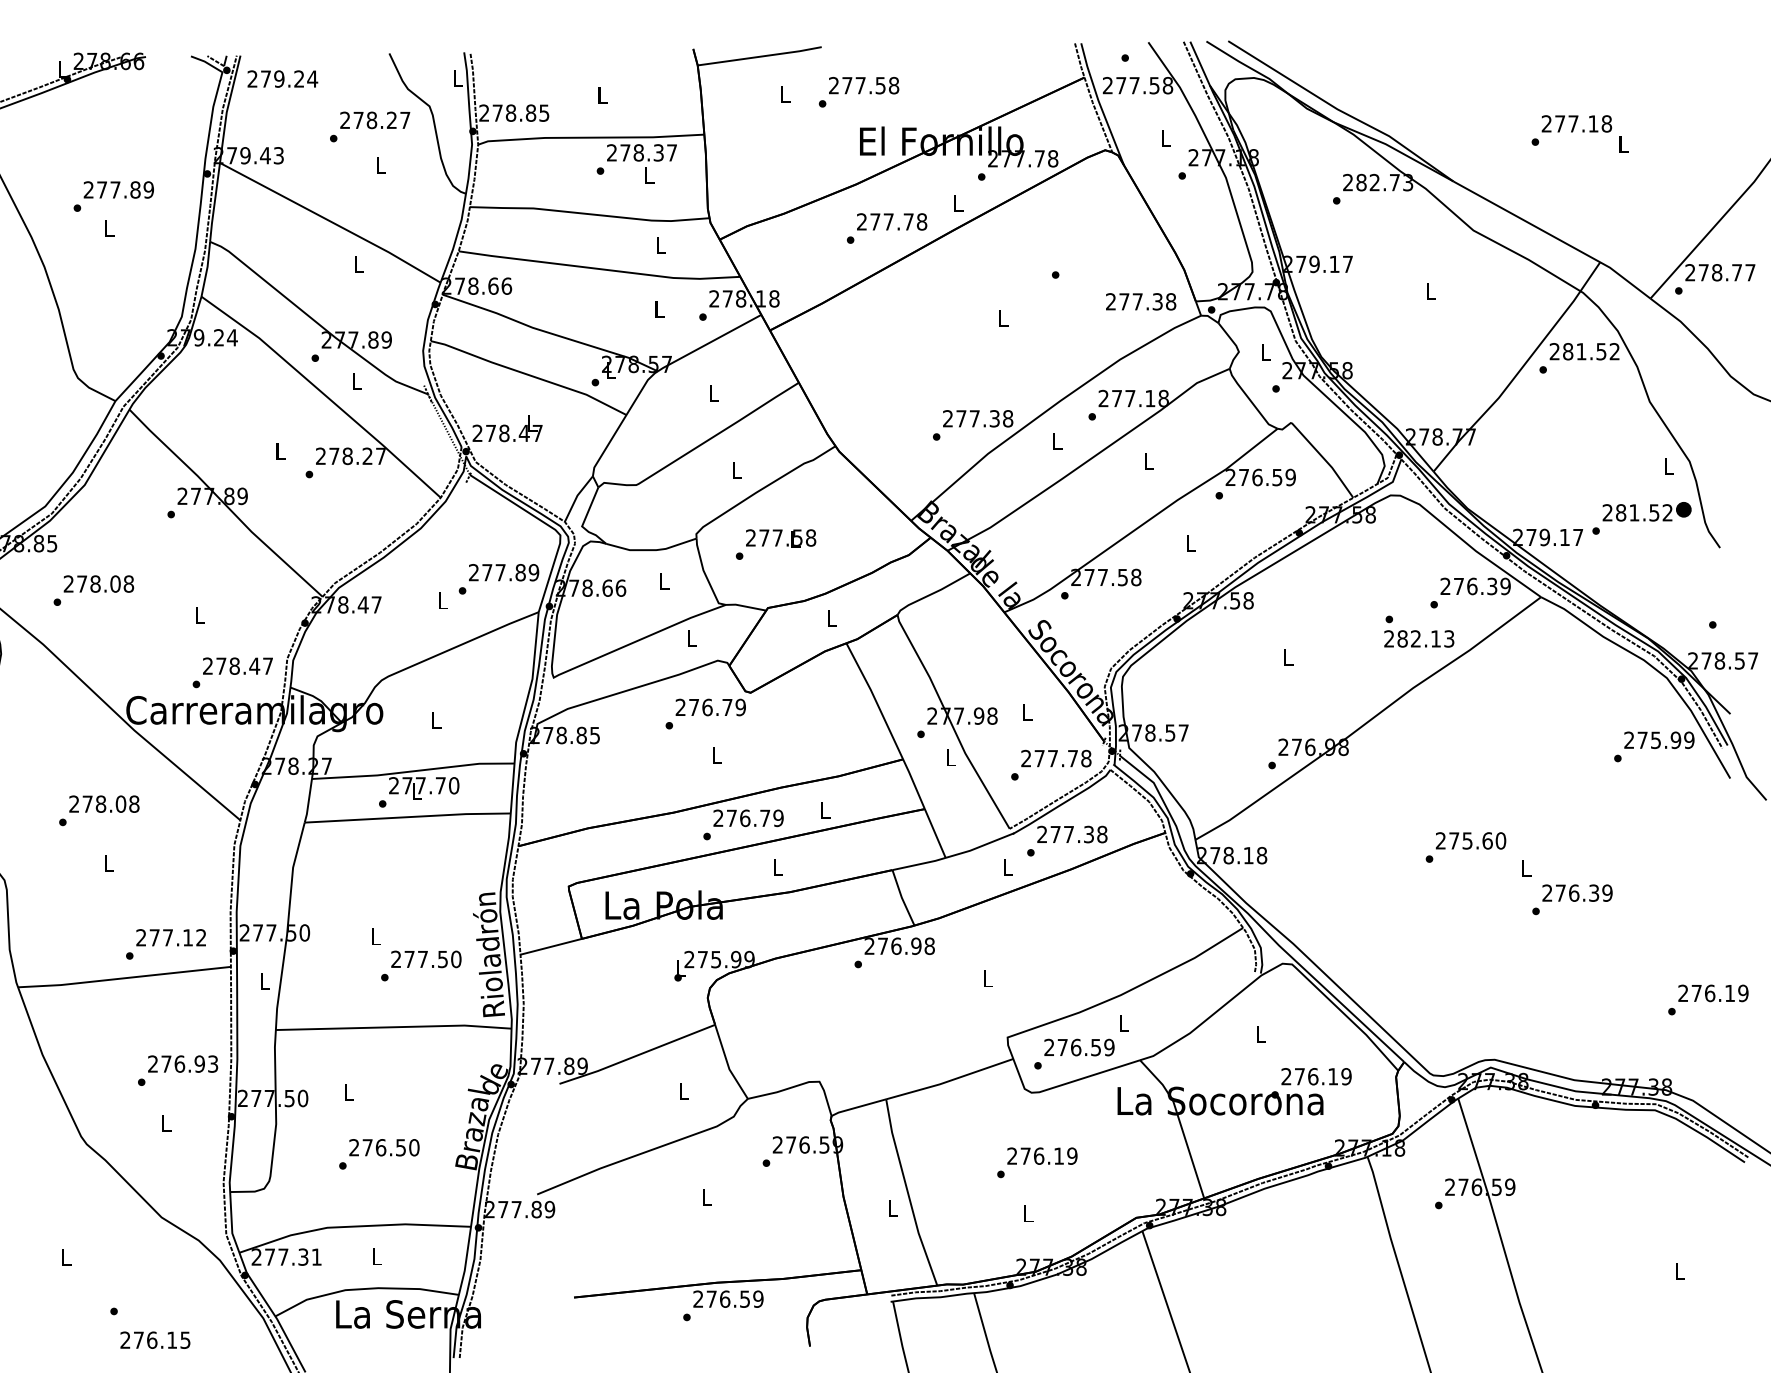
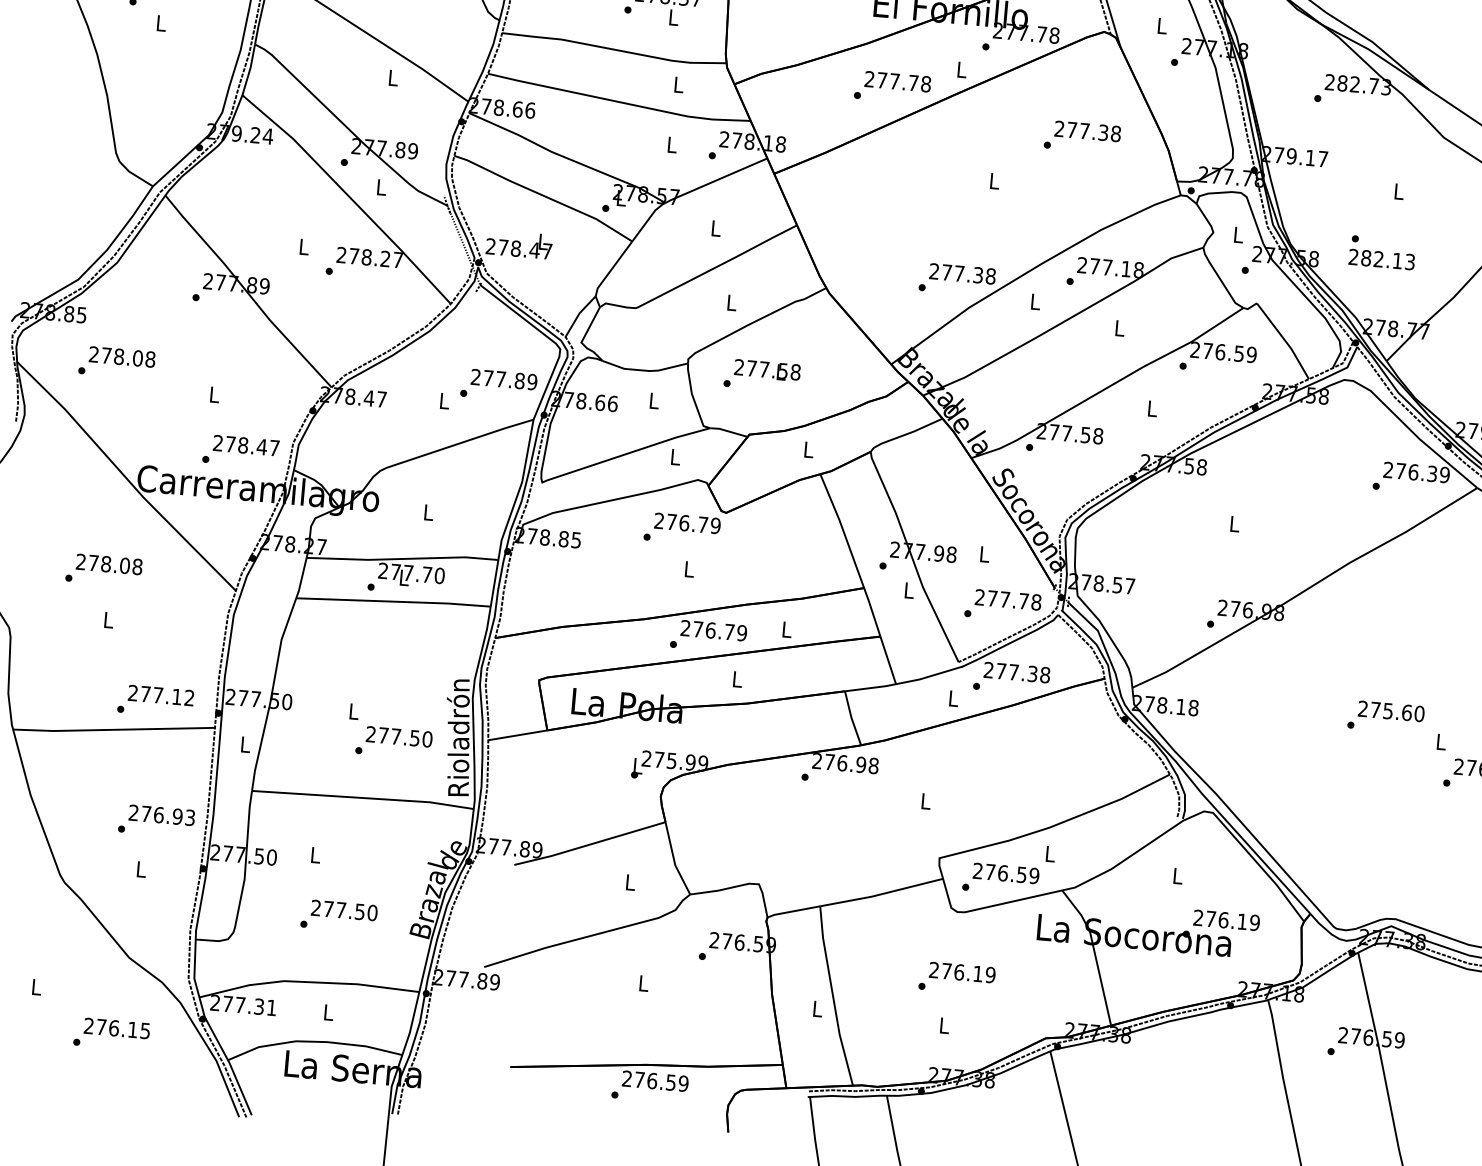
text: (1141, 301) -> (1088, 131), moved
text: (1419, 631) -> (1382, 252), moved
text: (380, 1147) -> (340, 910), 276.50 -> 277.50
text: (155, 1339) -> (117, 1027), moved

